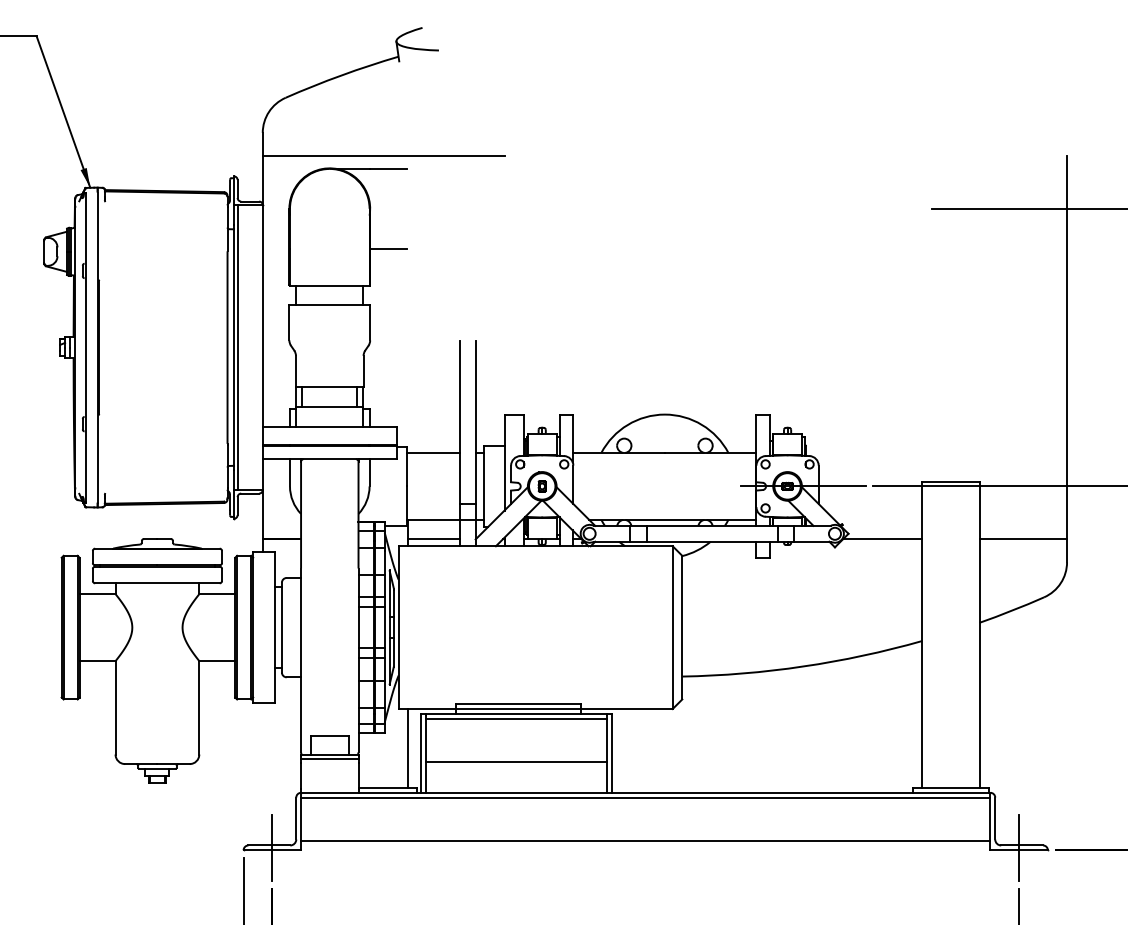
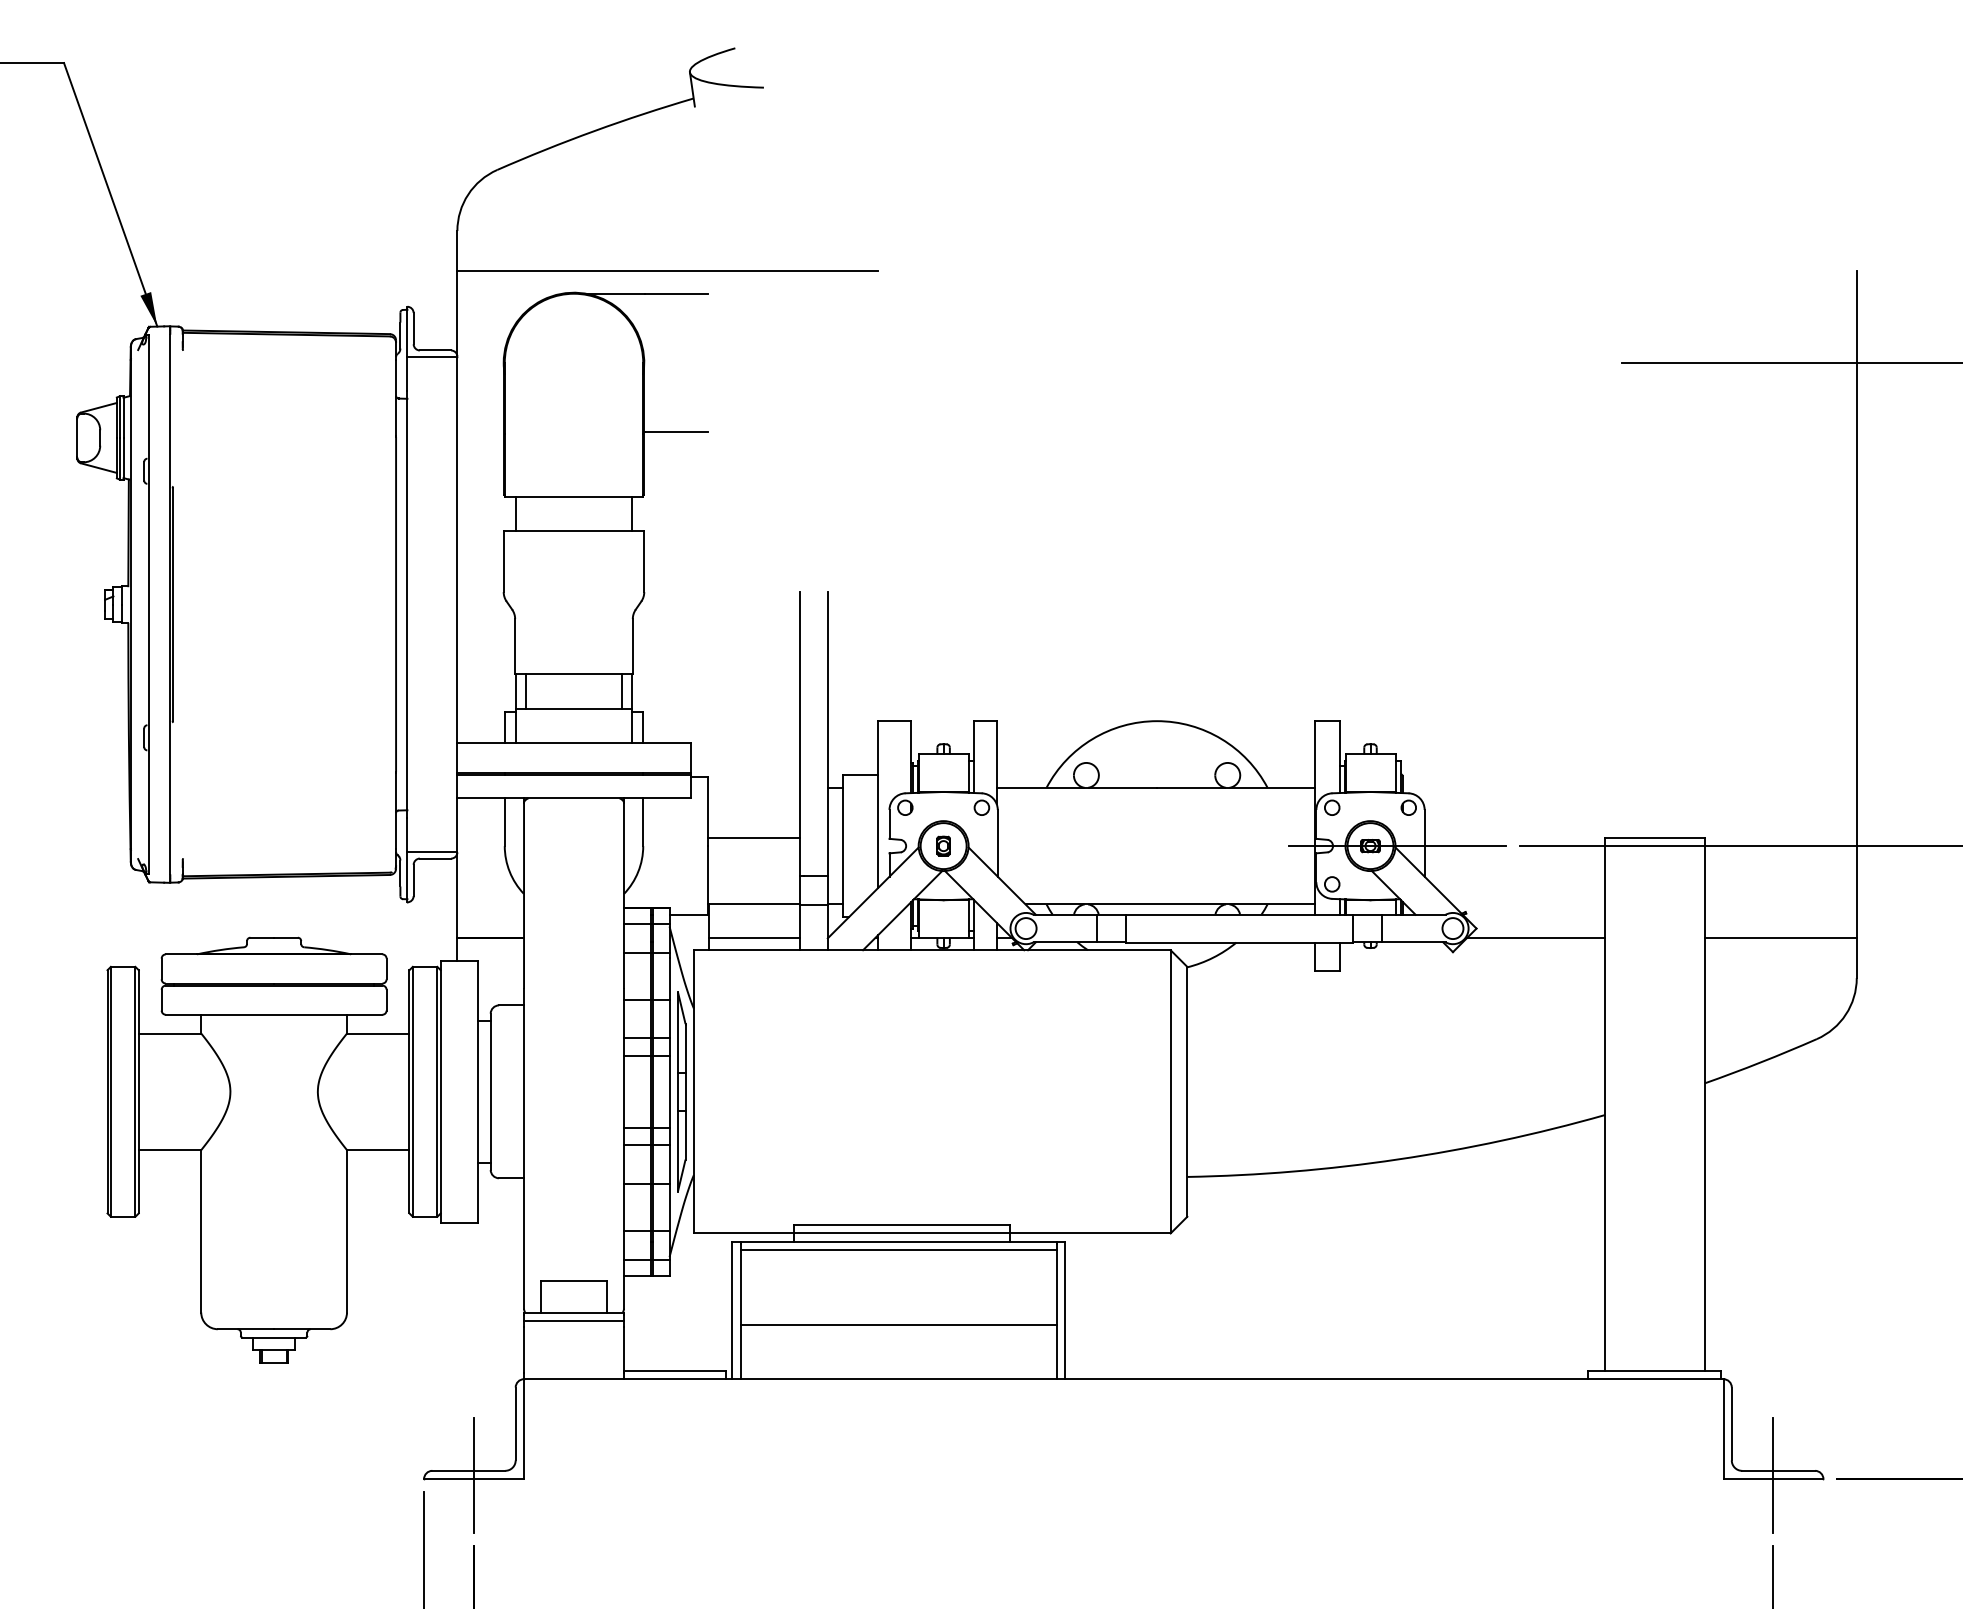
line: (237, 347) -> (413, 604), removed
line: (432, 452) -> (752, 837), moved
line: (407, 748) -> (709, 1302), removed
line: (645, 797) -> (1123, 1387), removed
line: (645, 840) -> (1123, 1462), removed

